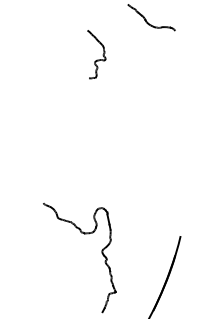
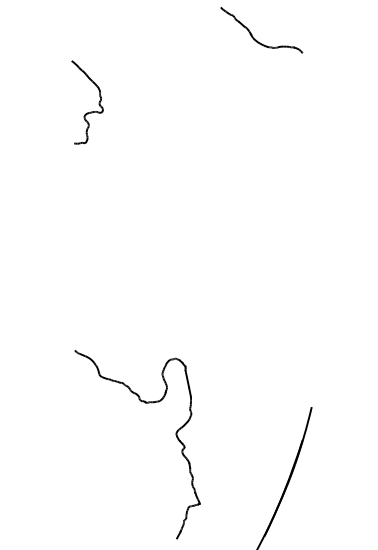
part: (96, 54) -> (87, 102), moved

